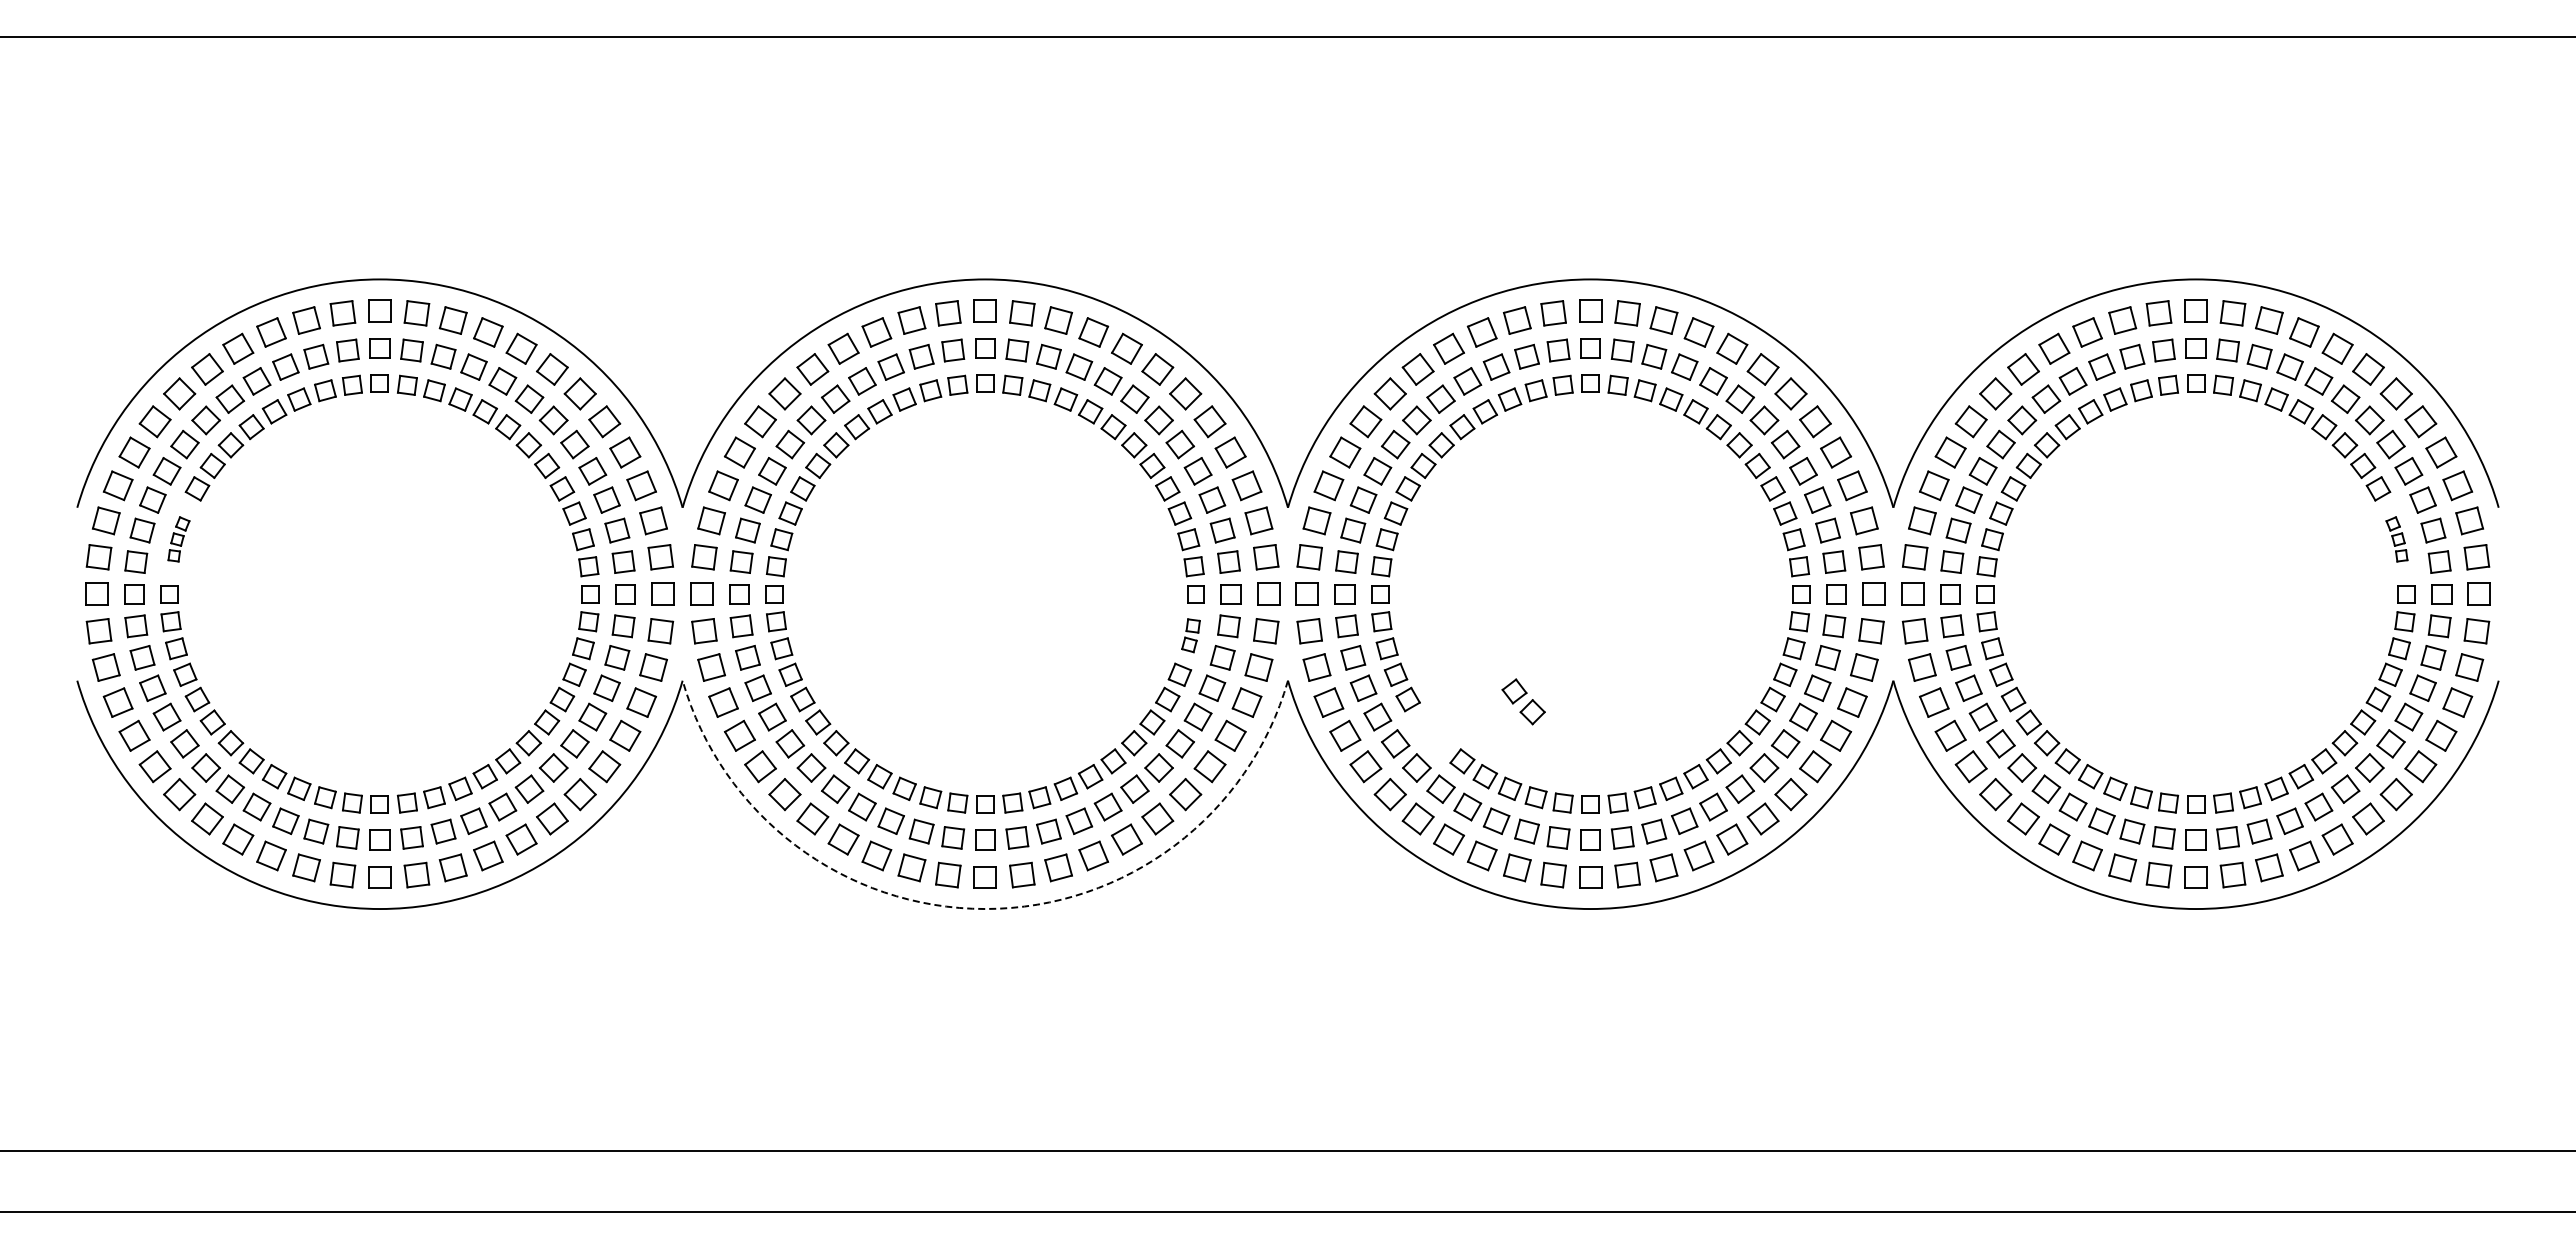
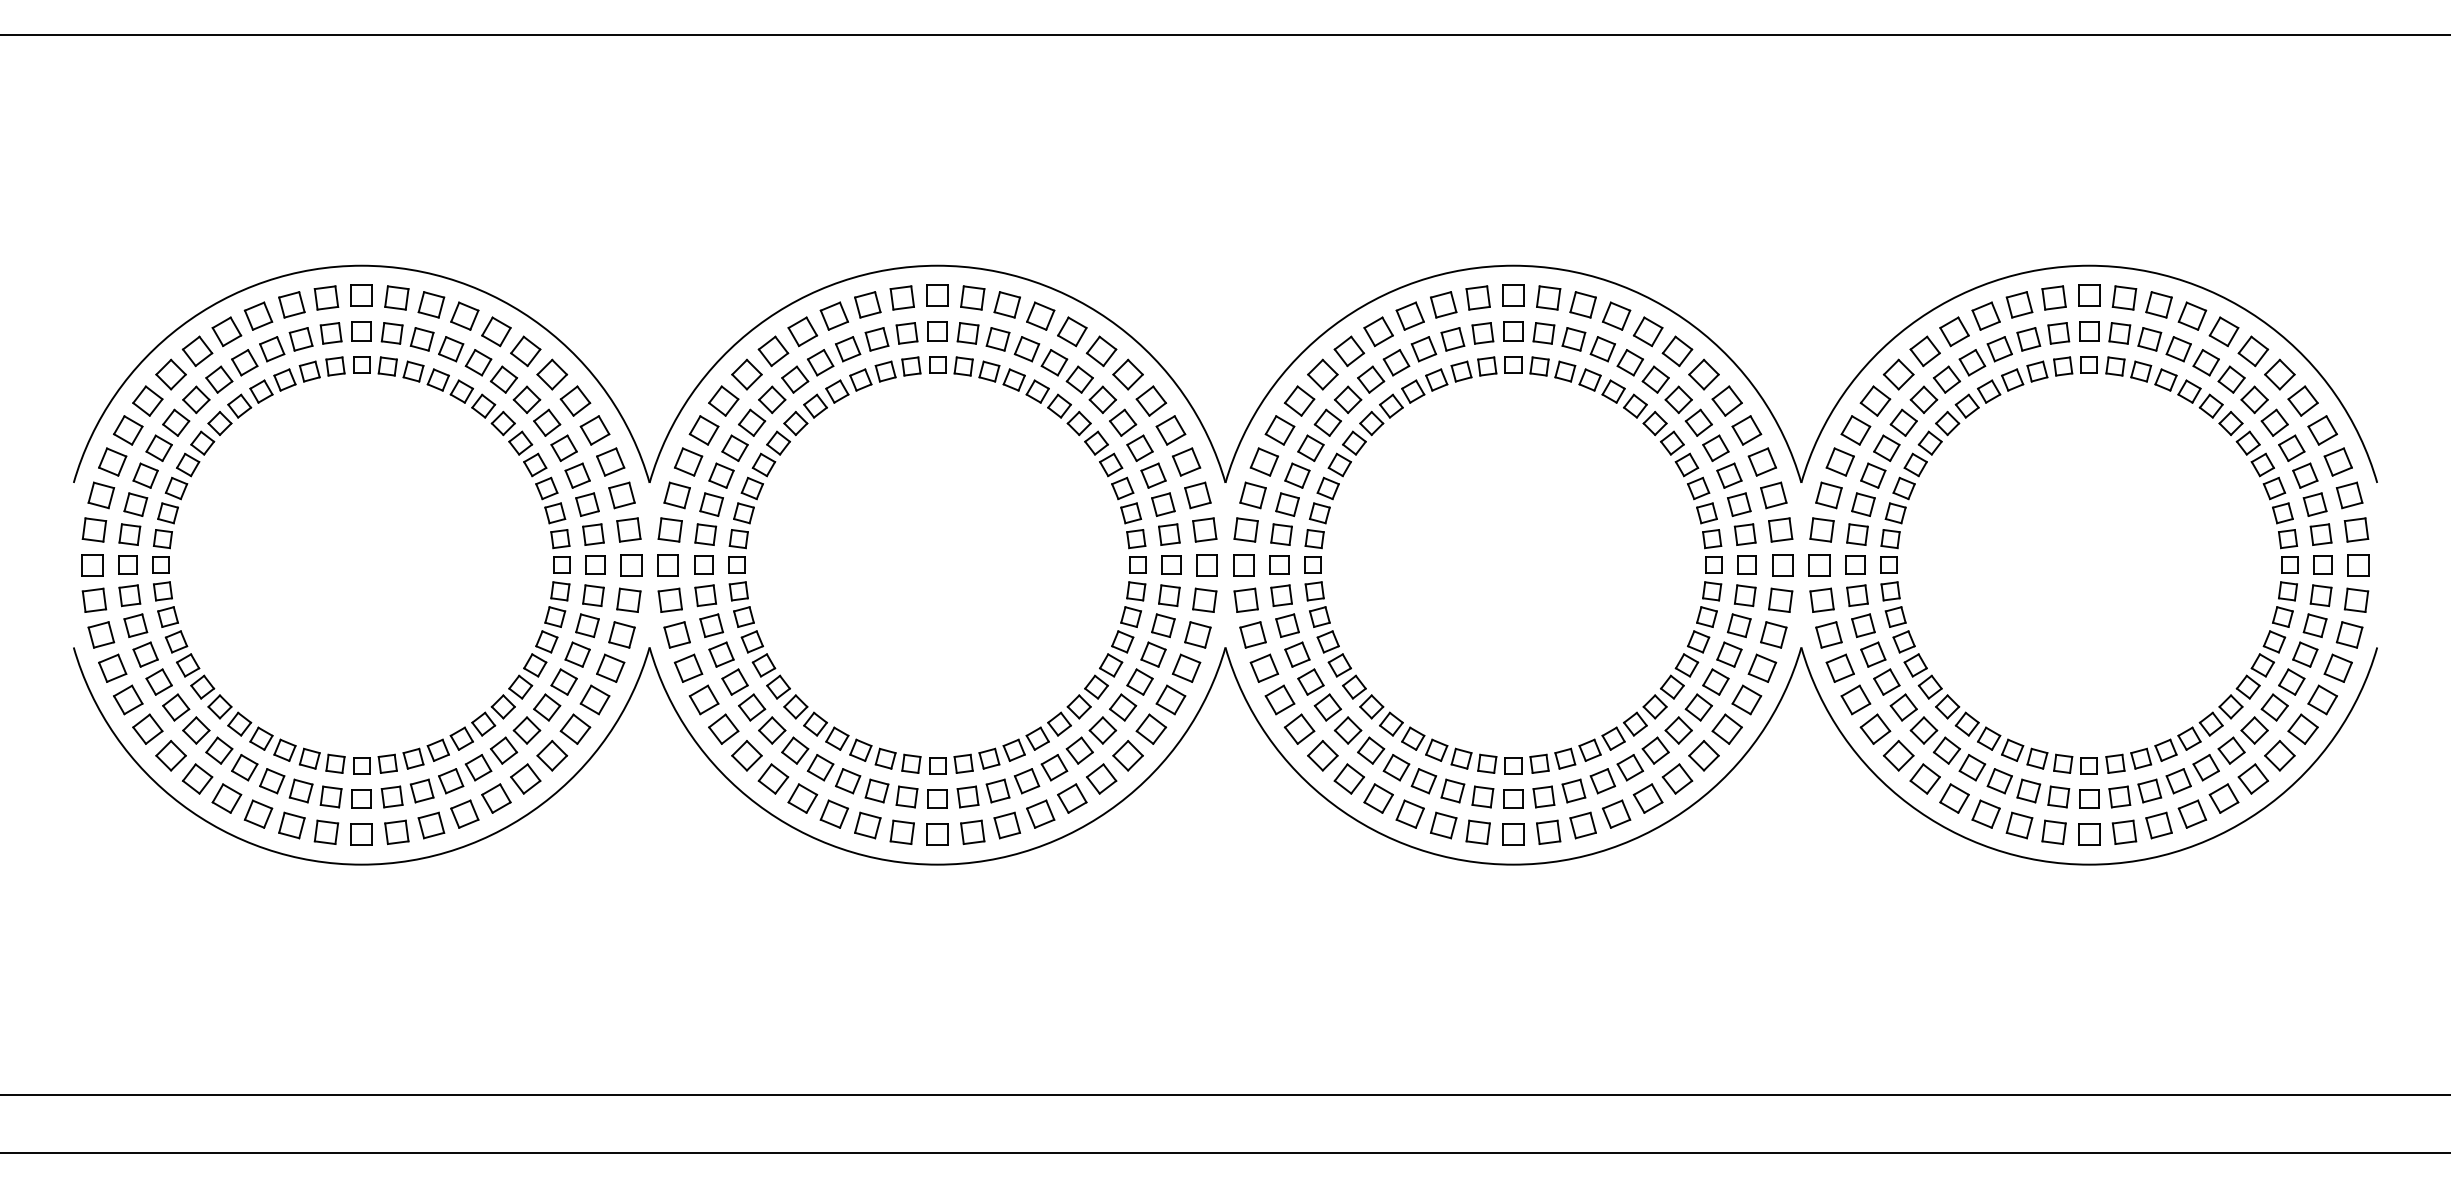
part: (178, 539) -> (170, 513), size x1.67
part: (2396, 539) -> (2280, 513), size x1.67
part: (1190, 635) -> (1132, 604), size x1.43
part: (1523, 701) -> (1362, 696), moved
arc: (985, 909) -> (937, 865), dashed -> solid

